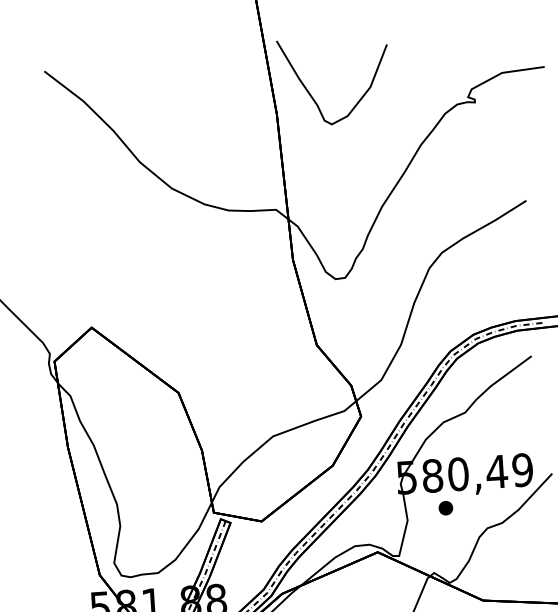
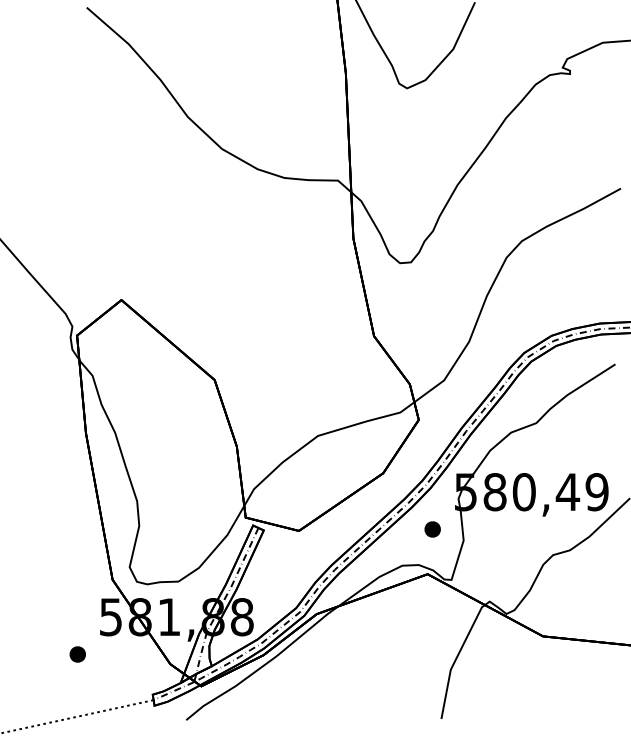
part: (445, 508) -> (432, 529), moved

